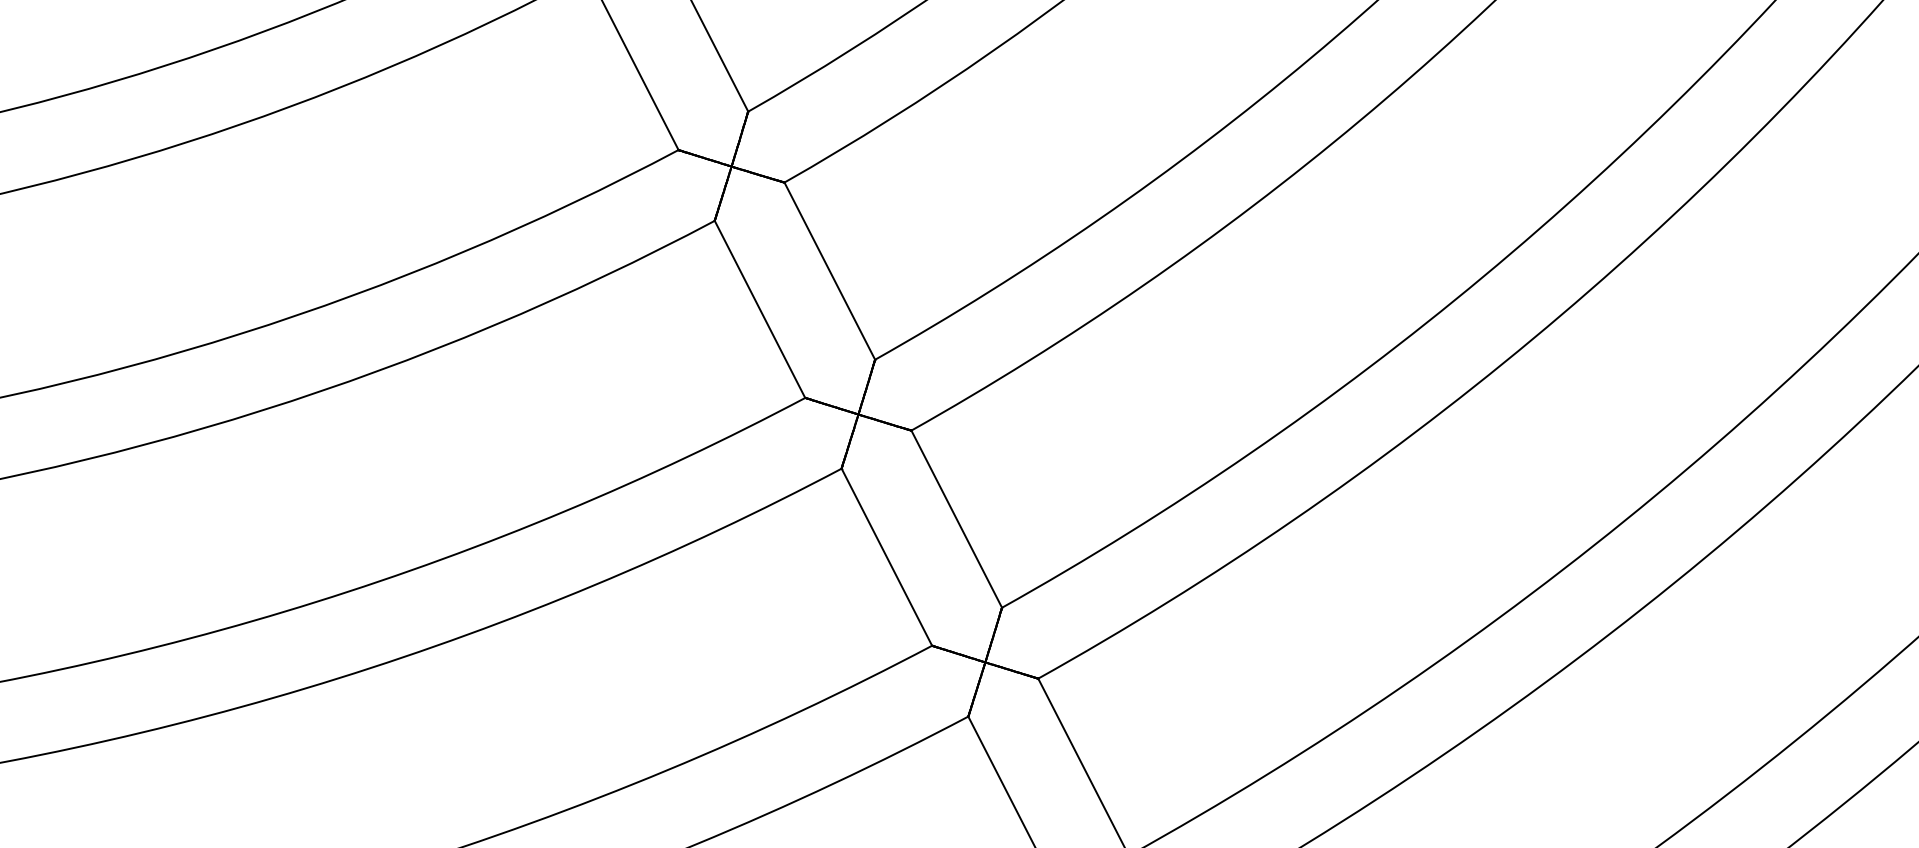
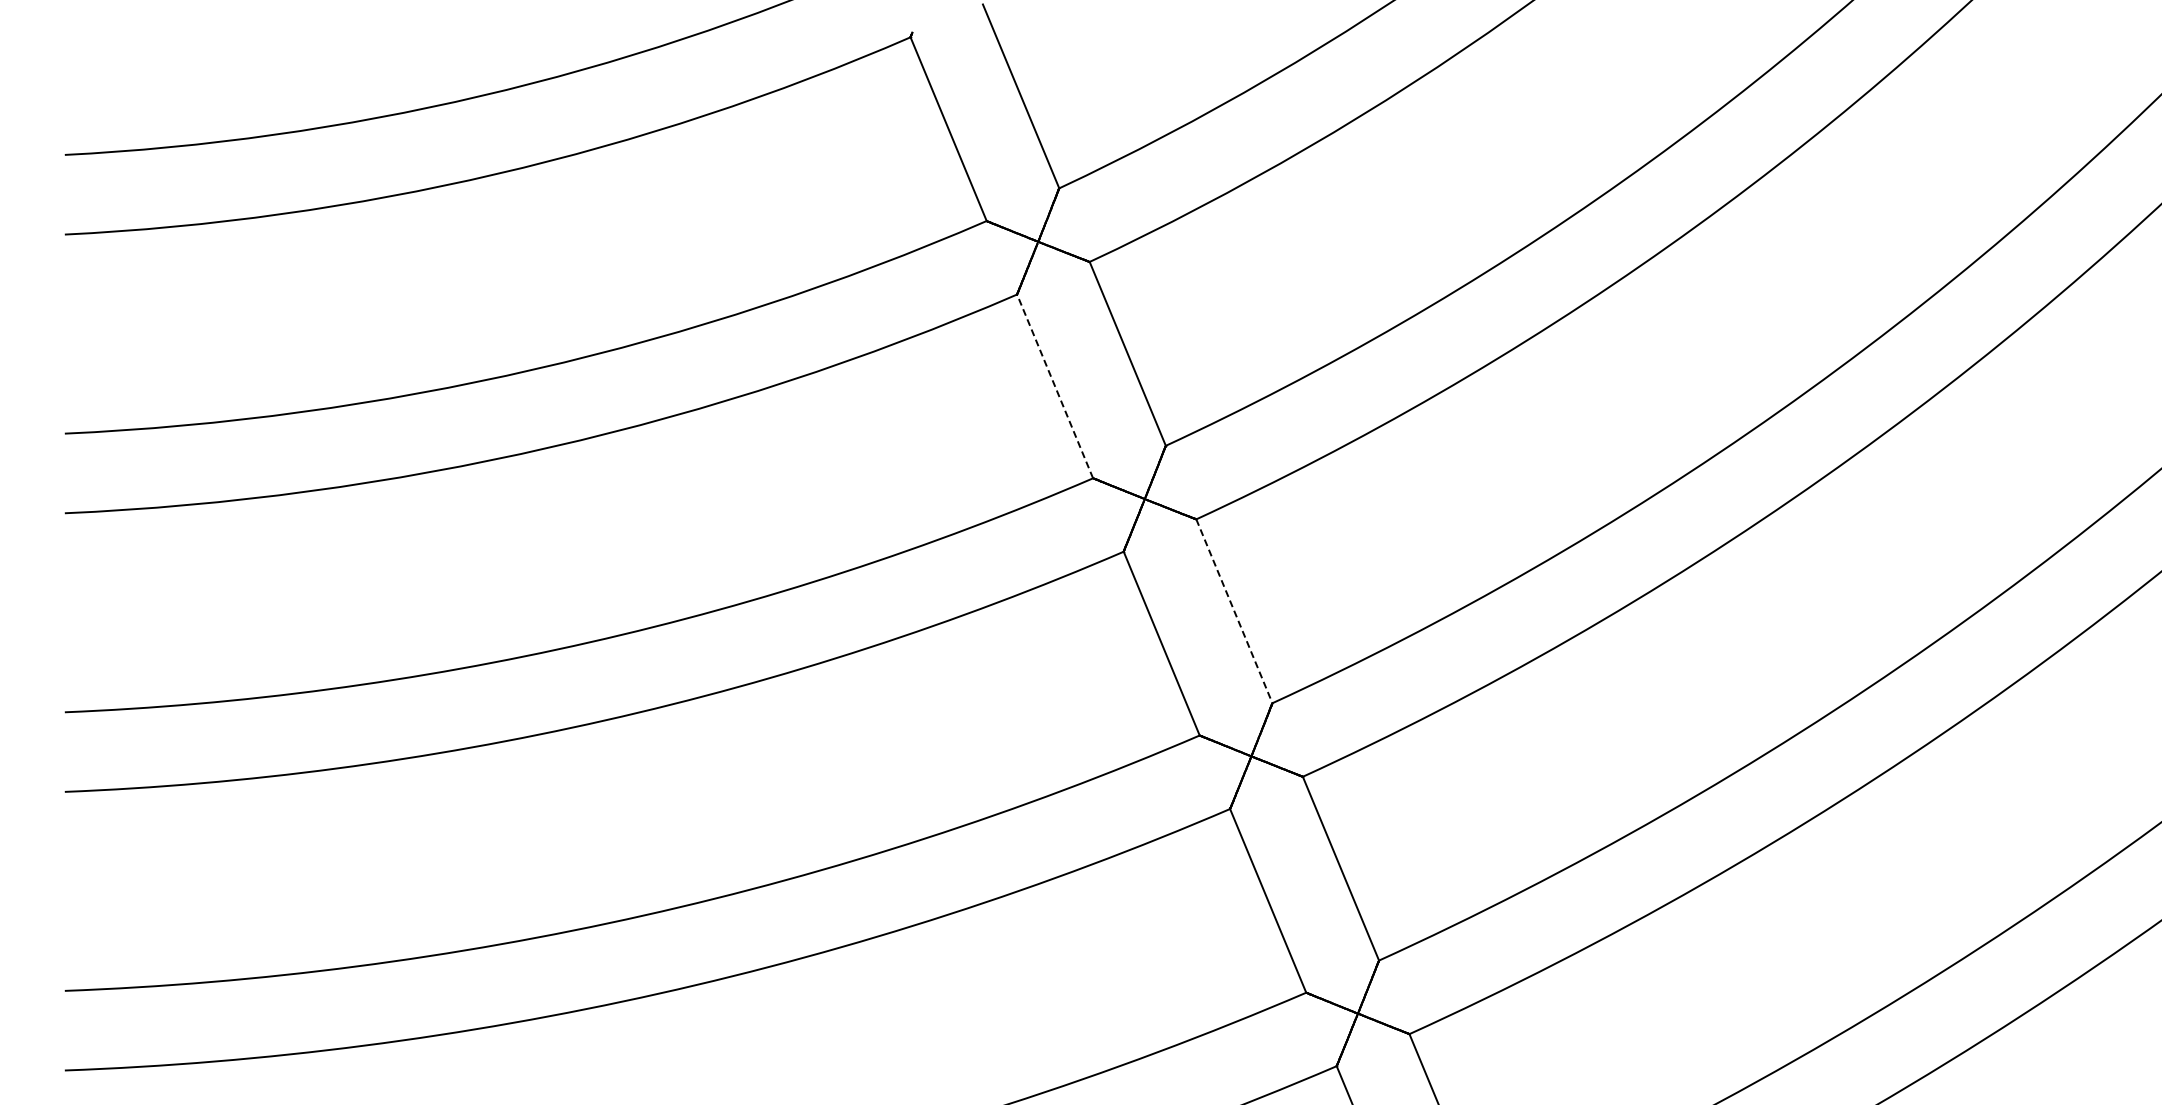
line: (759, 308) -> (1054, 385), solid -> dashed
line: (956, 519) -> (1234, 611), solid -> dashed

